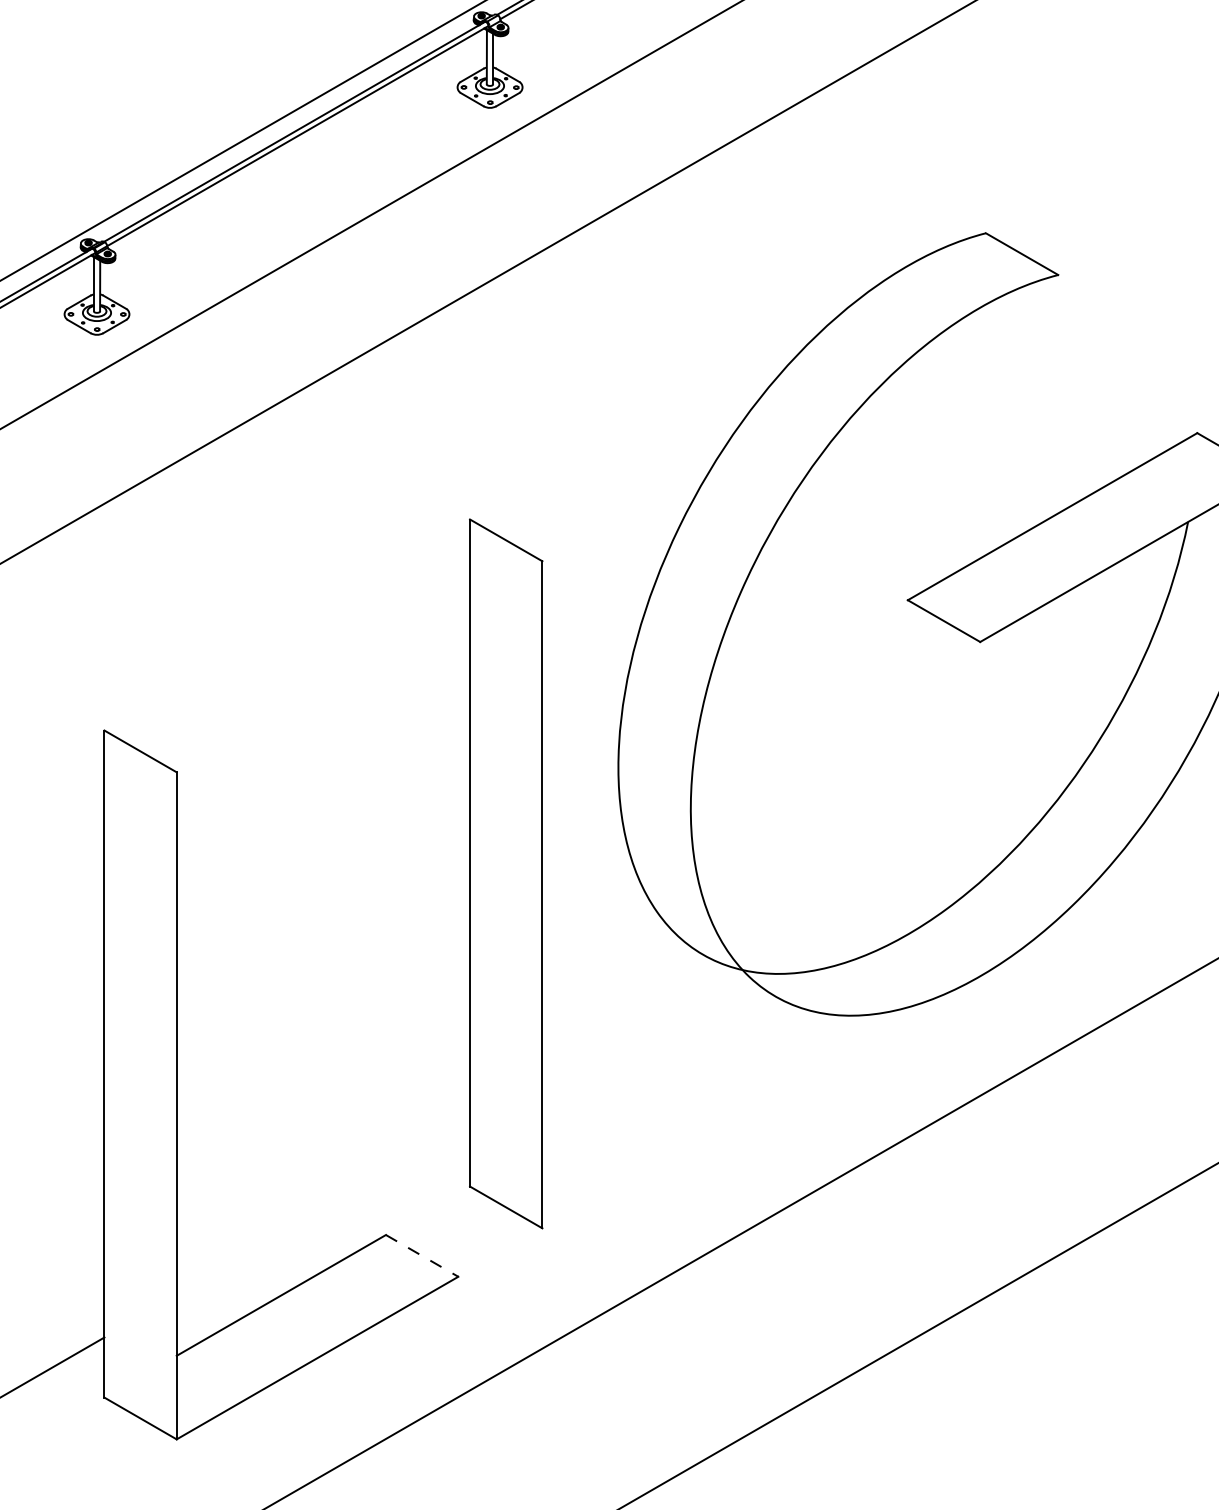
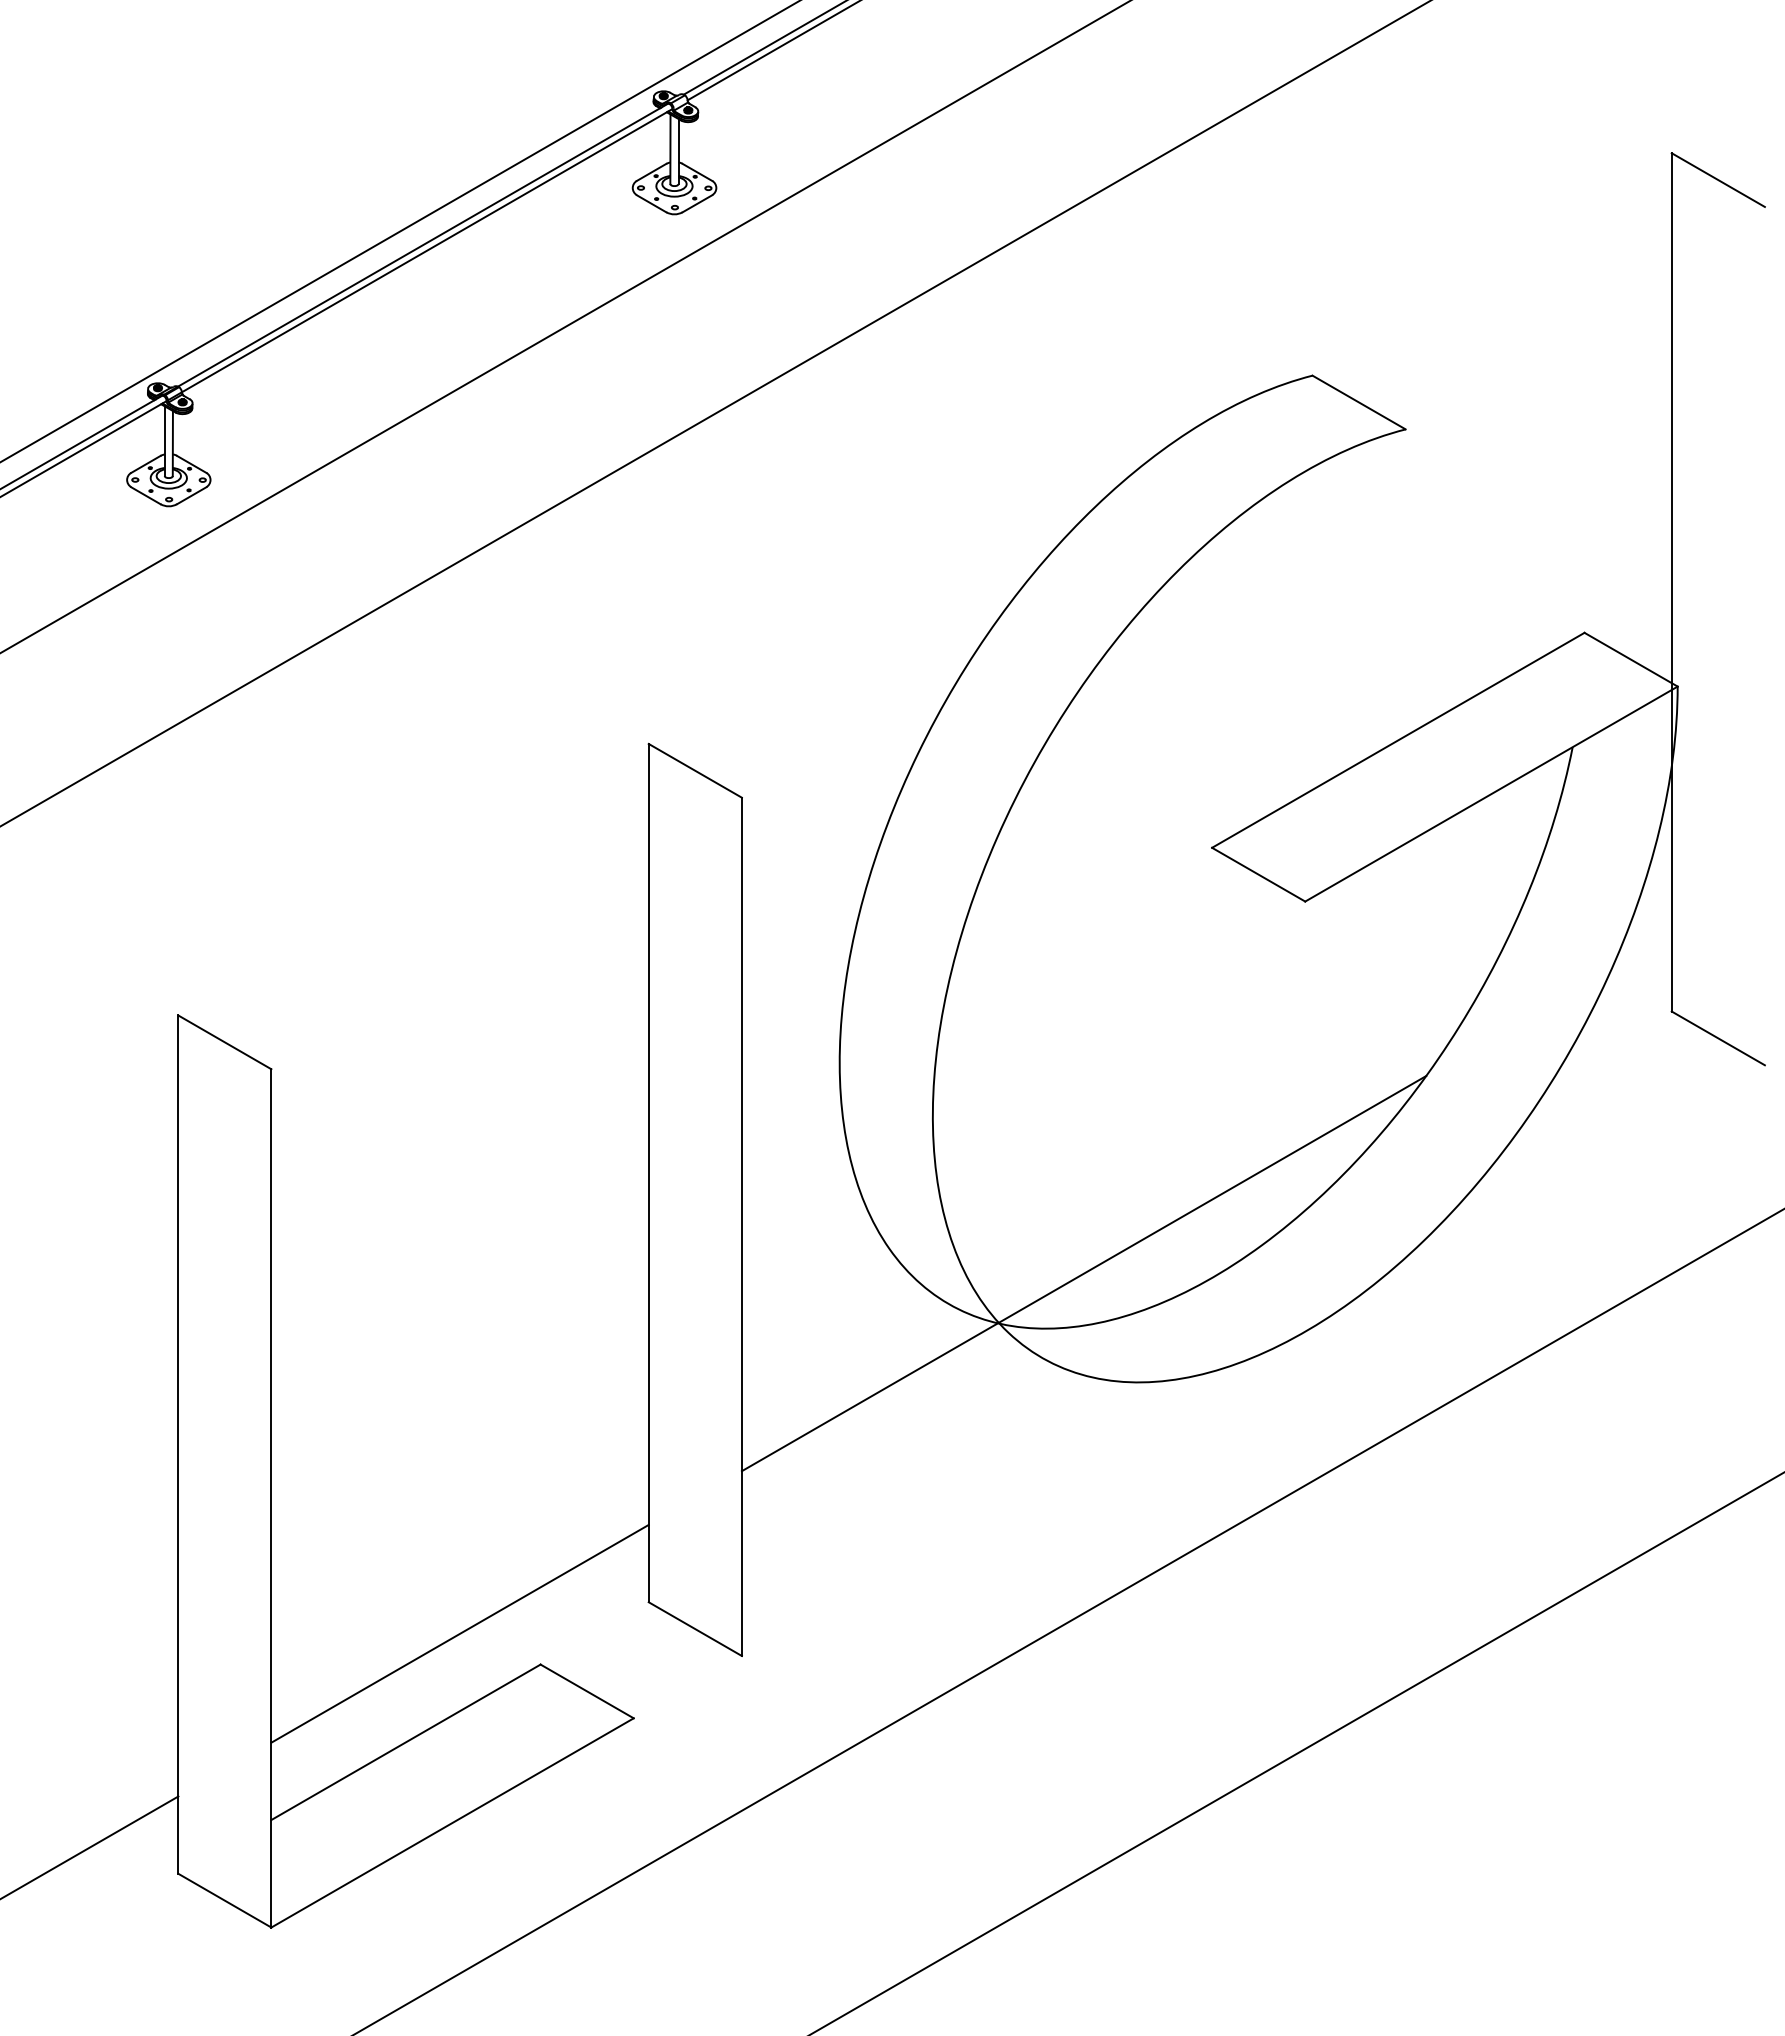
line: (807, 931) -> (1083, 1273), added
line: (322, 1210) -> (459, 1633), added
line: (422, 1255) -> (587, 1691), dashed -> solid

